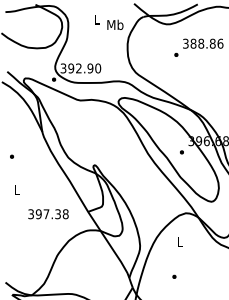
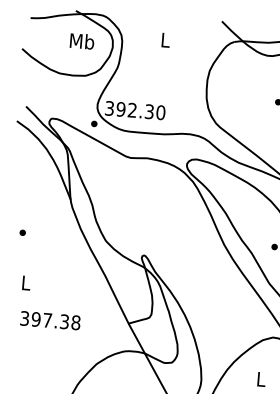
text: (115, 24) -> (82, 40), moved
text: (90, 68) -> (149, 111), 392.90 -> 392.30
text: (48, 214) -> (50, 321), moved

